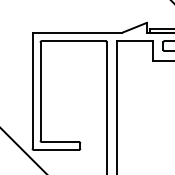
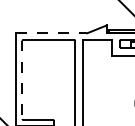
line: (77, 32) -> (51, 33), solid -> dashed
line: (40, 92) -> (22, 80), solid -> dashed

